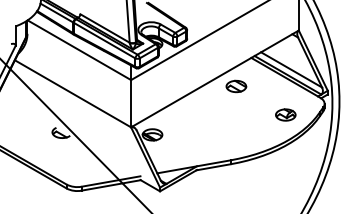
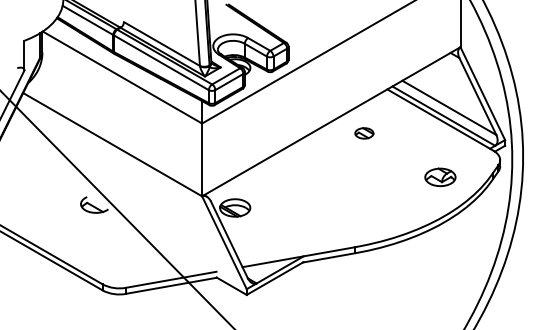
part: (236, 86) -> (364, 133), size x0.6

